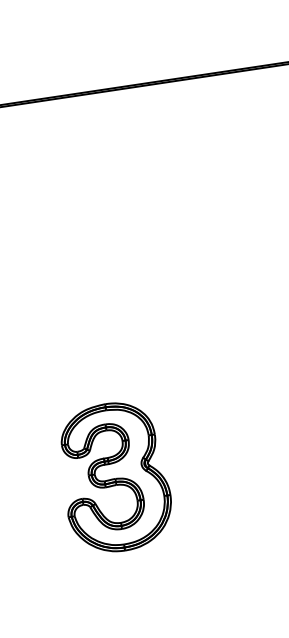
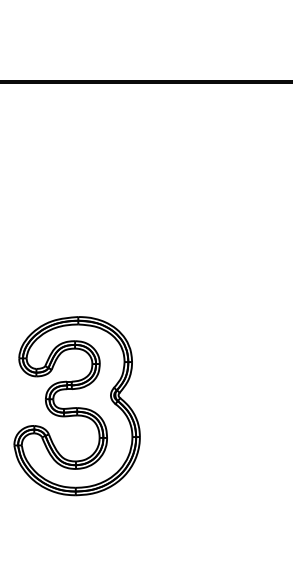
part: (114, 477) -> (76, 406), size x1.43

